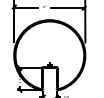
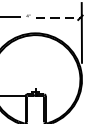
line: (68, 8) -> (59, 18), solid -> dashed

